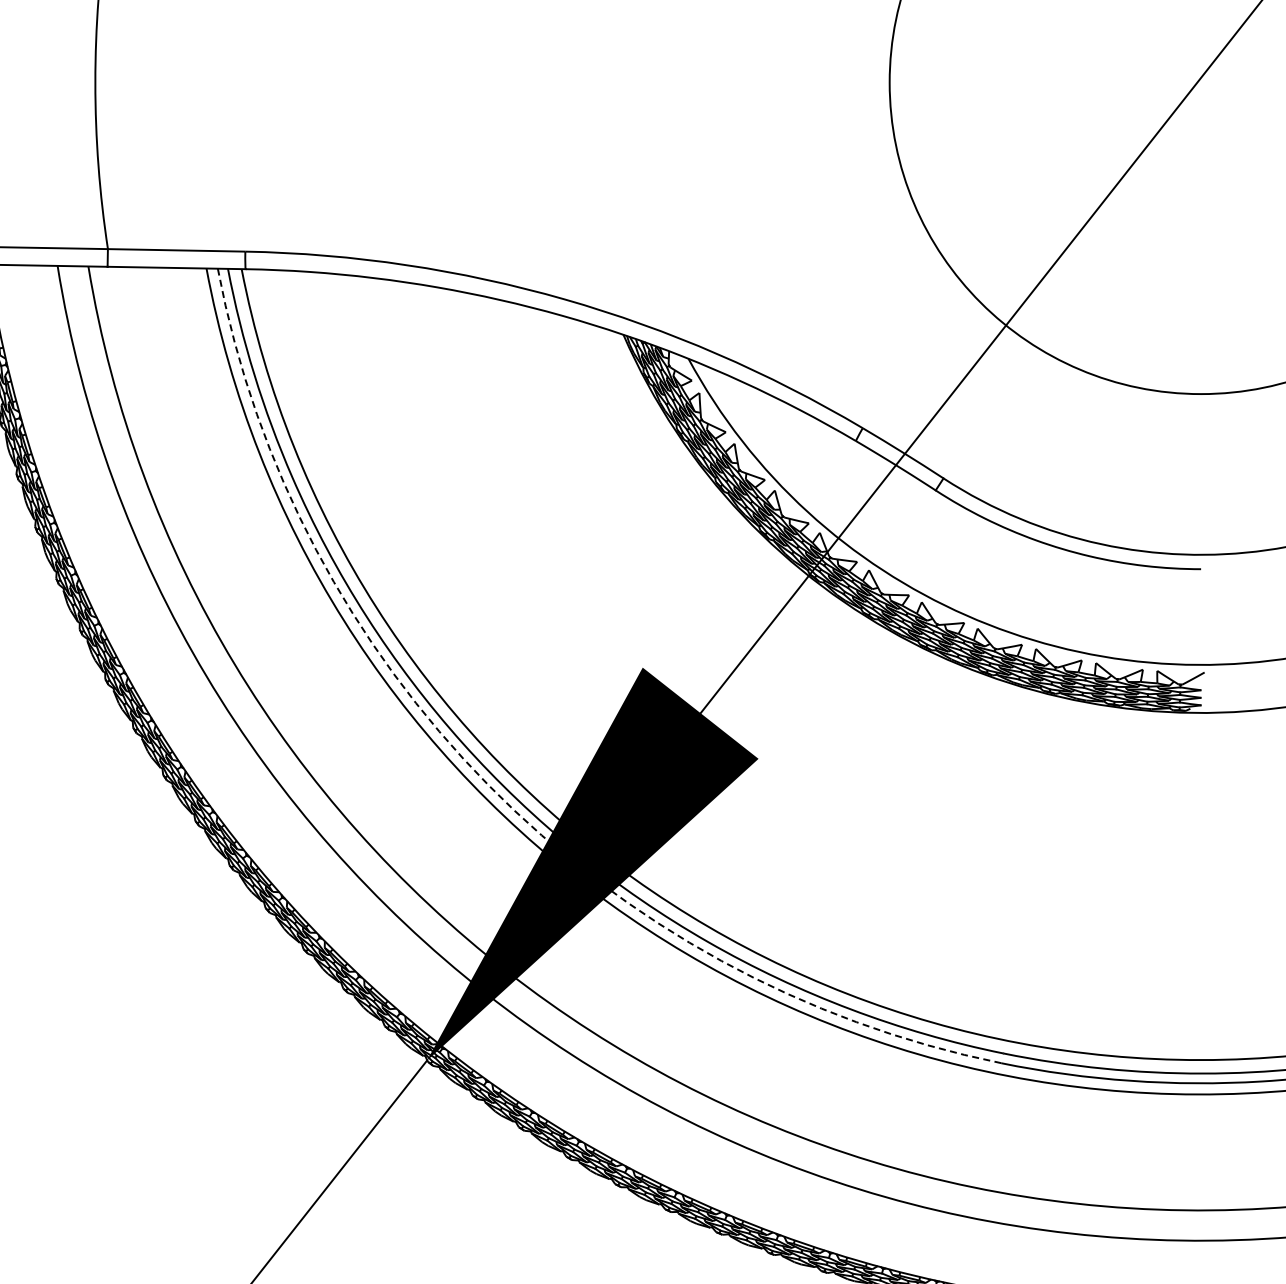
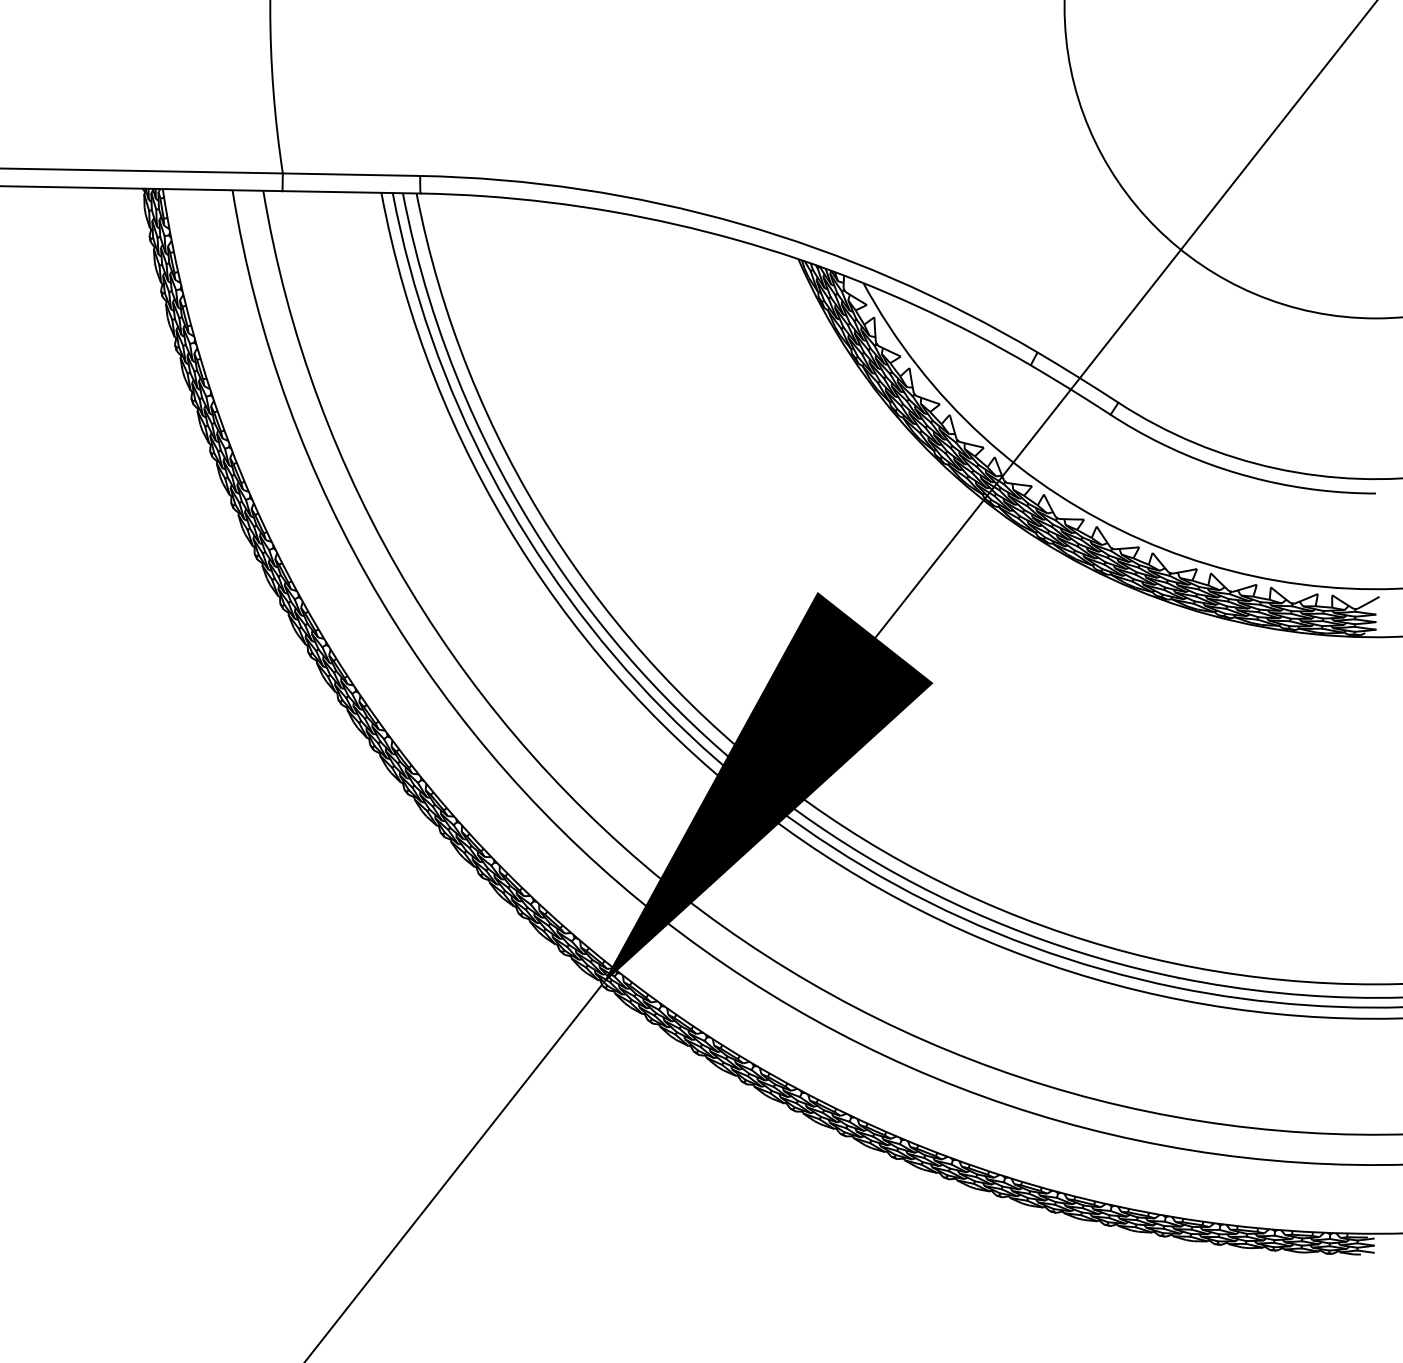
arc: (488, 785) -> (663, 709), dashed -> solid

